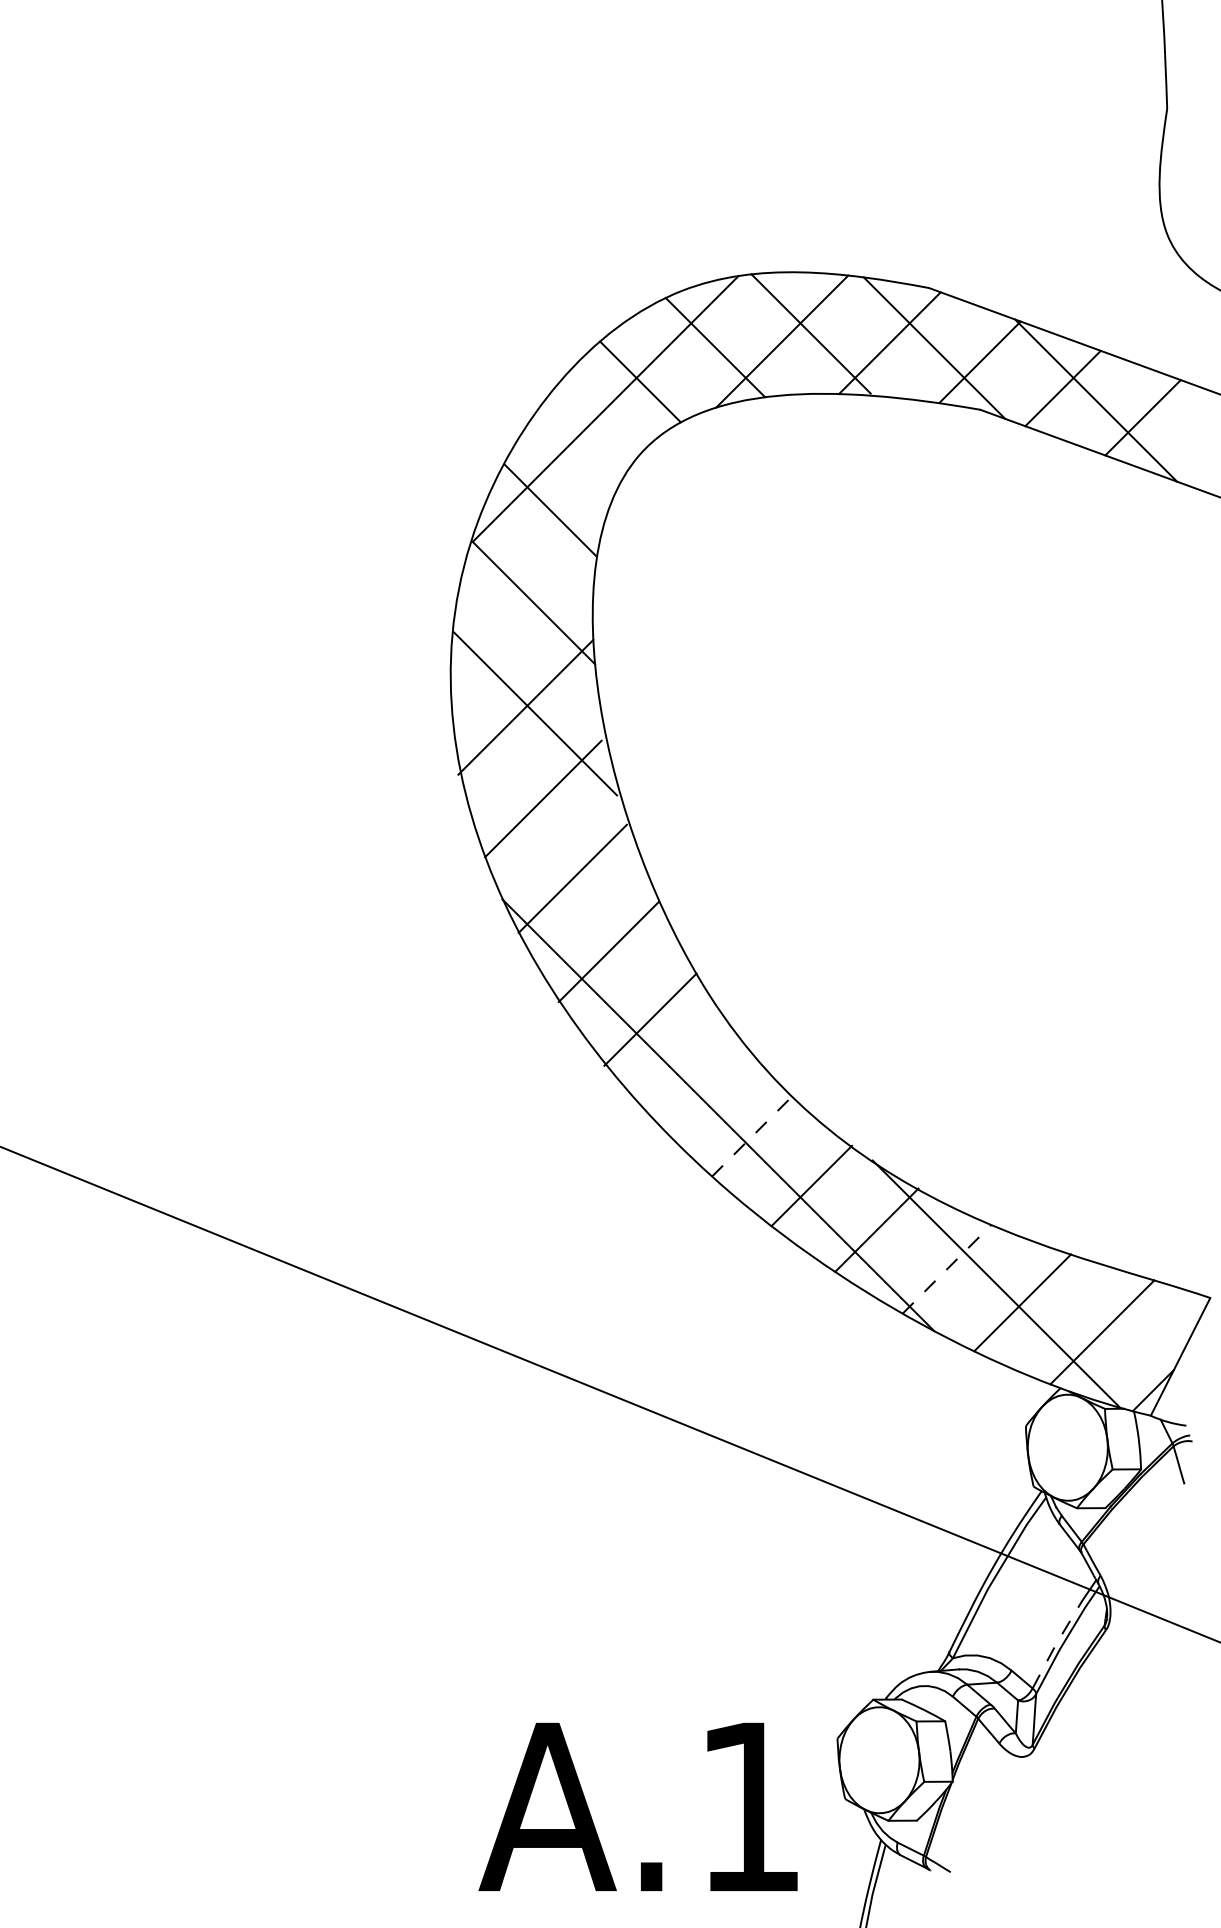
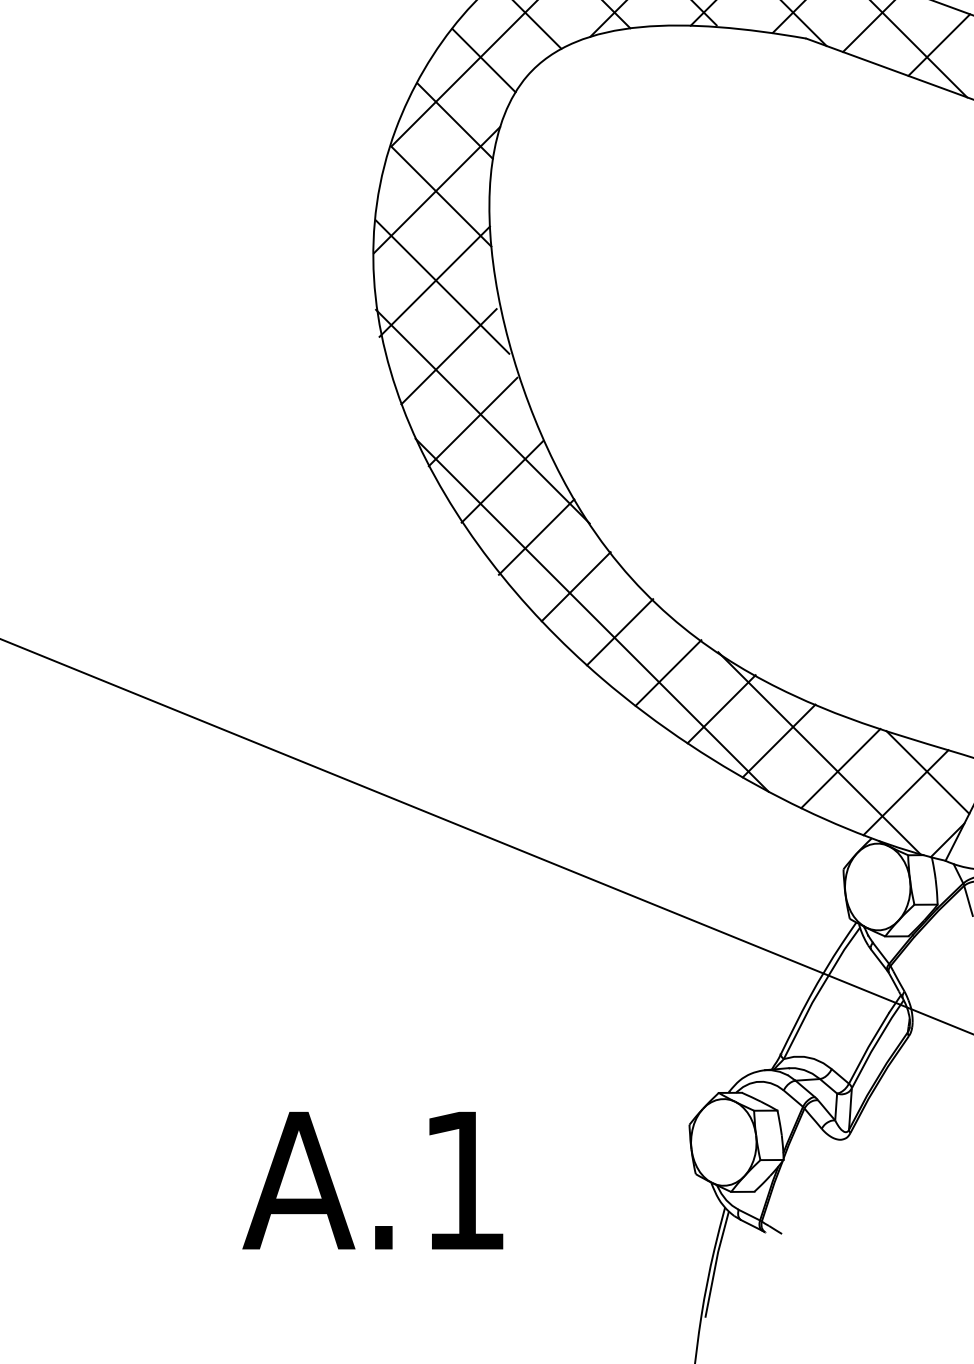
line: (585, 436) -> (483, 60), added
line: (528, 594) -> (436, 189), added
line: (584, 872) -> (482, 416), added
line: (698, 1080) -> (575, 586), added
line: (752, 1135) -> (619, 631), dashed -> solid
line: (947, 1269) -> (779, 741), dashed -> solid
line: (1128, 1307) -> (927, 772), added
line: (1056, 1643) -> (868, 1047), dashed -> solid
text: (637, 1806) -> (372, 1180), moved

